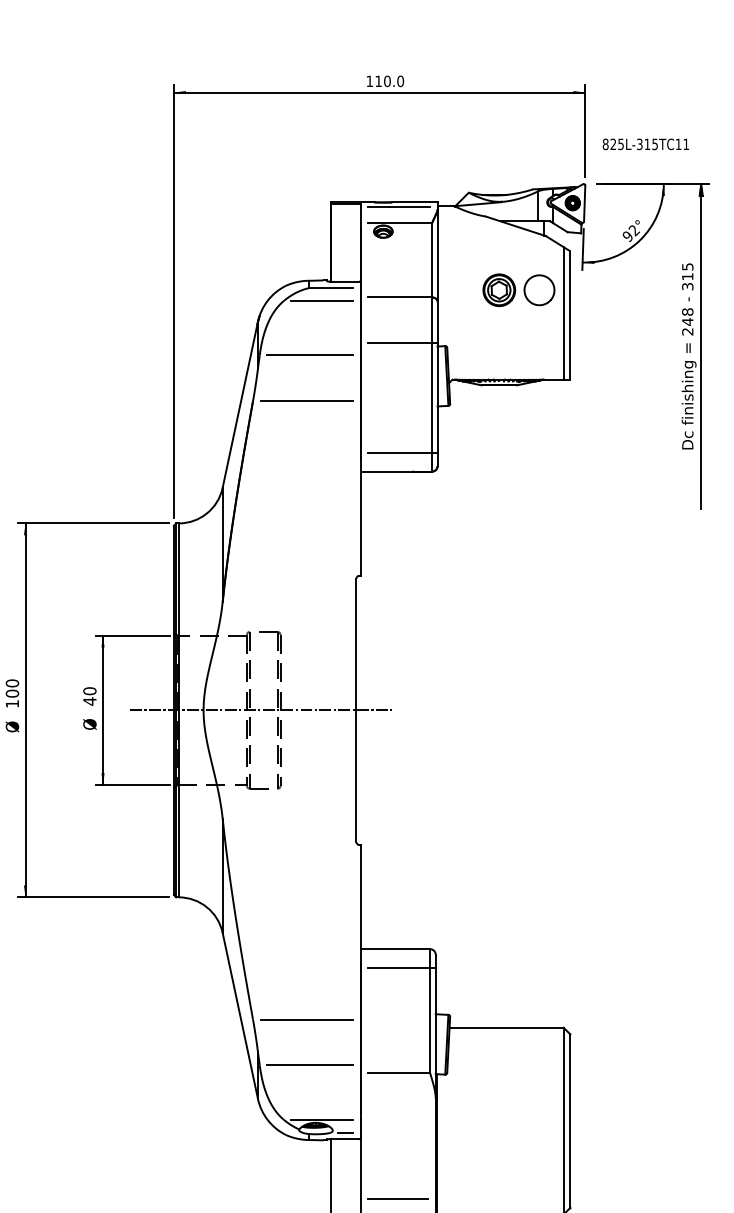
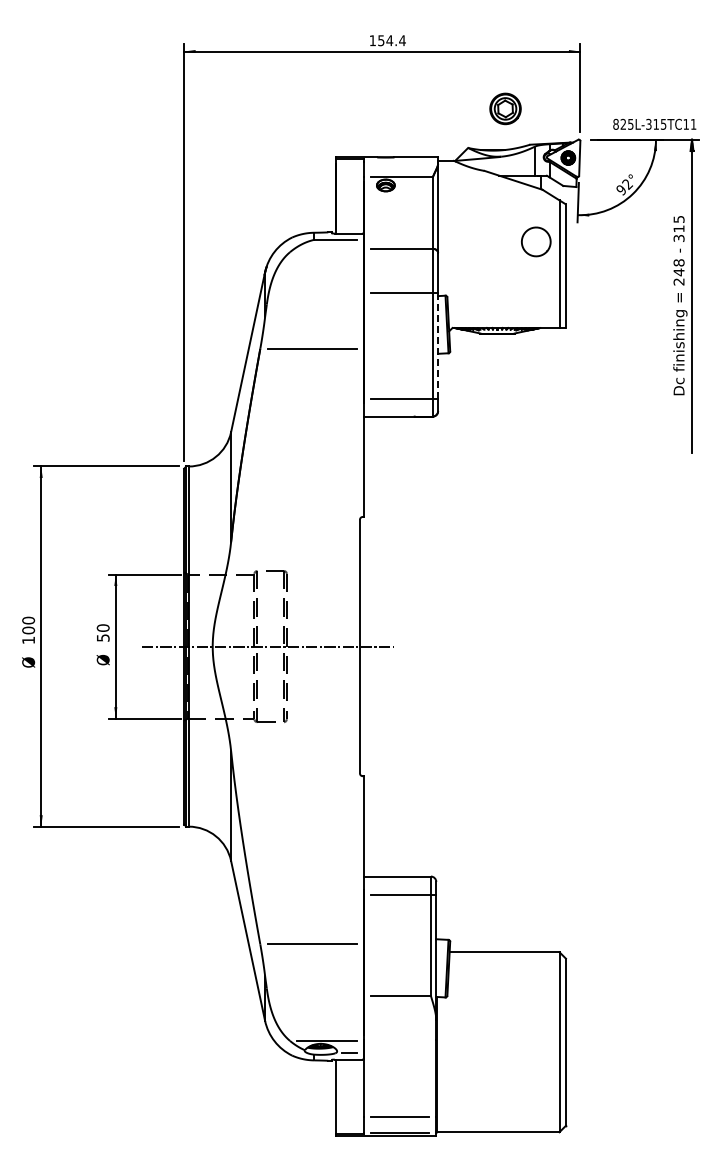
text: (389, 81) -> (391, 40), 110.0 -> 154.4
text: (645, 143) -> (654, 123), moved
line: (398, 206) -> (400, 161), removed
part: (499, 289) -> (505, 108), moved
line: (322, 301) -> (327, 252), removed
line: (310, 355) -> (315, 304), removed
line: (438, 397) -> (438, 345), solid -> dashed
text: (90, 702) -> (103, 638), 40 -> 50
line: (310, 1065) -> (315, 988), removed

